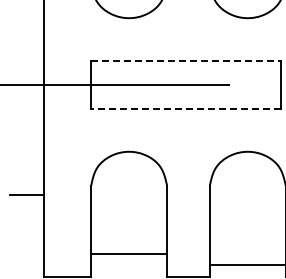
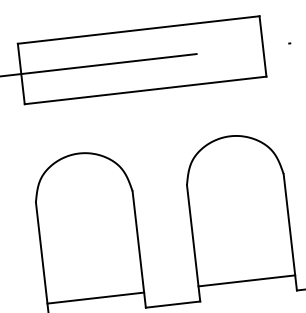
line: (186, 61) -> (139, 30), dashed -> solid
line: (186, 108) -> (146, 90), dashed -> solid
line: (129, 254) -> (96, 298), moved

